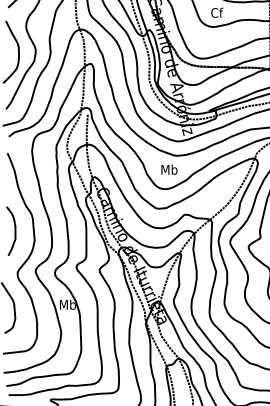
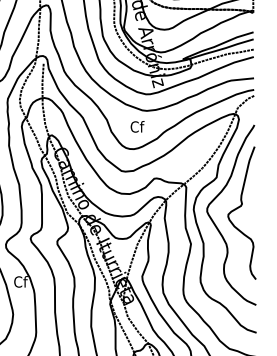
text: (169, 169) -> (137, 126), Mb -> Cf
text: (67, 304) -> (20, 281), Mb -> Cf

